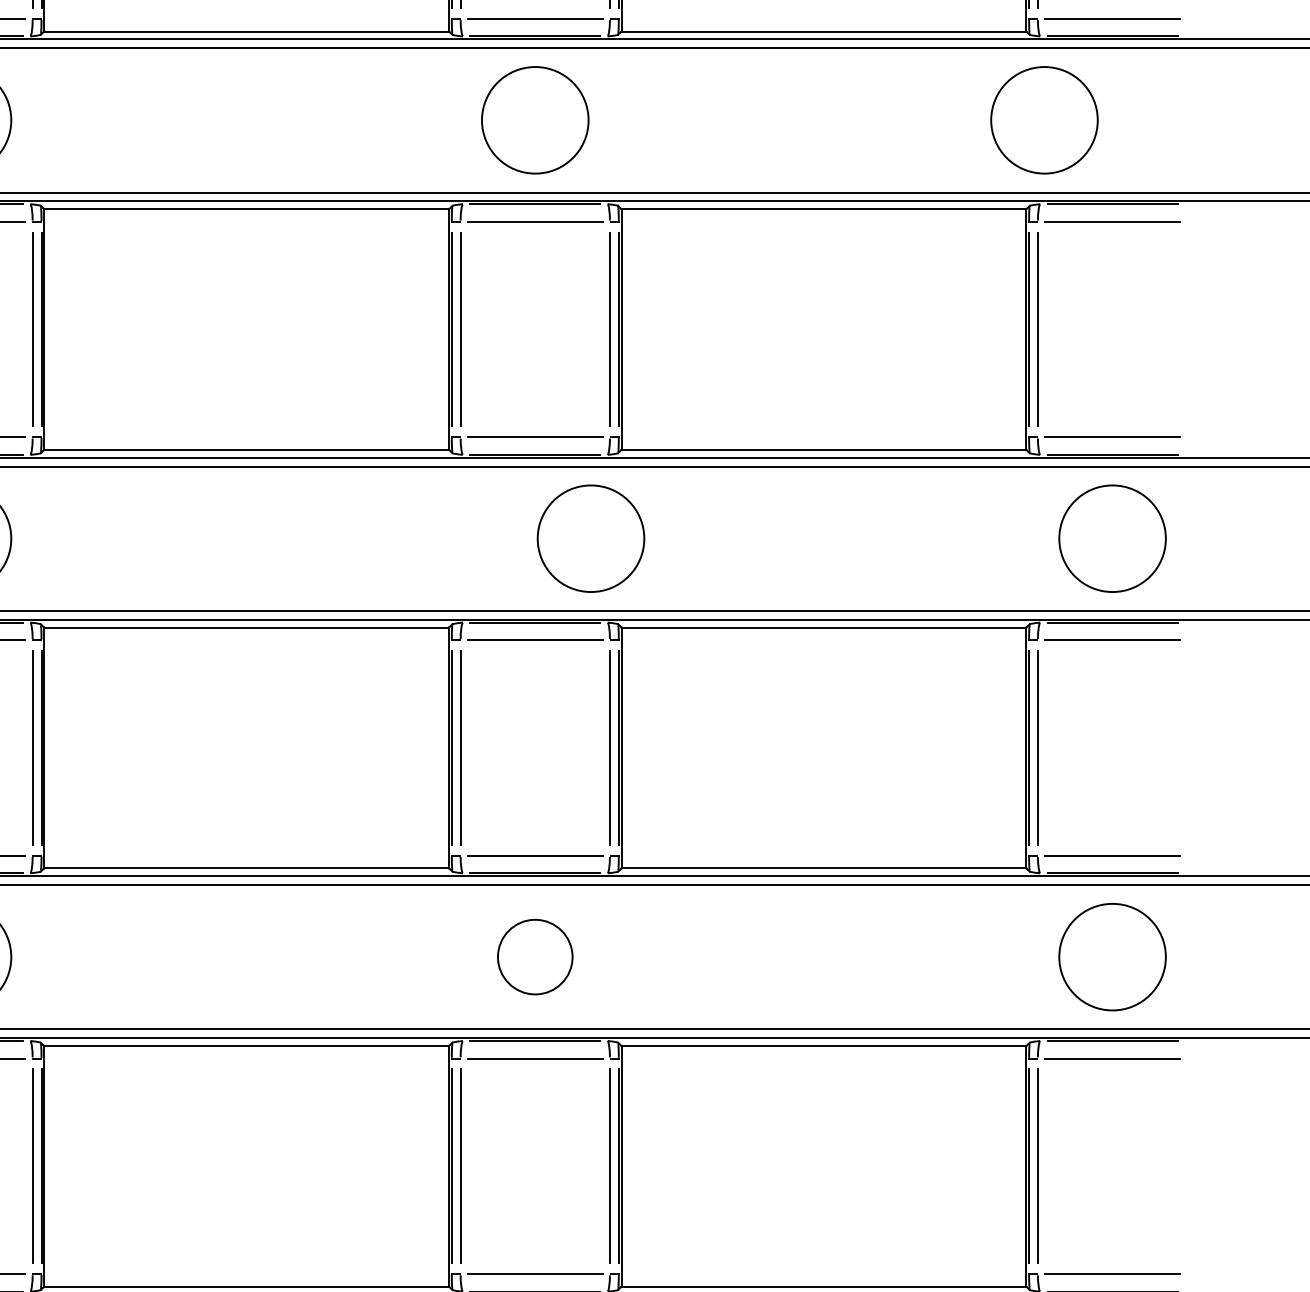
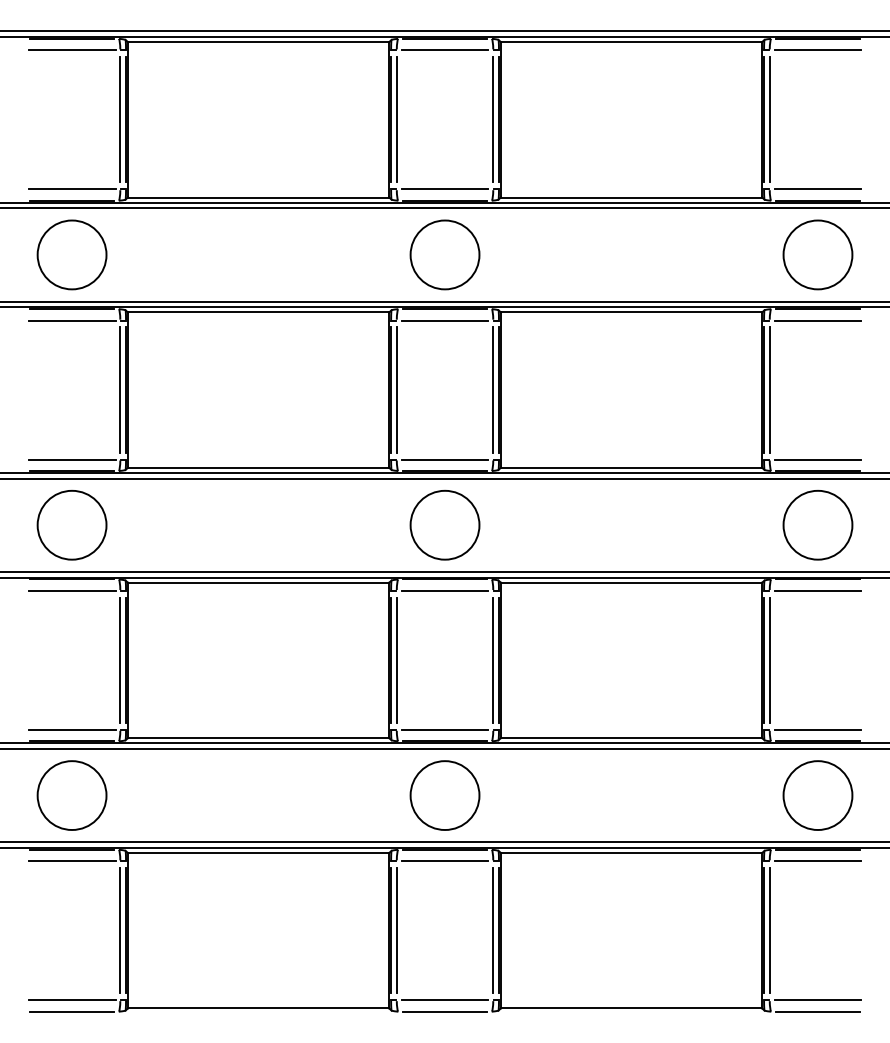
circle: (1043, 119) -> (817, 254), moved
circle: (590, 537) -> (444, 524), moved
circle: (534, 957) -> (444, 795), size x1.43

